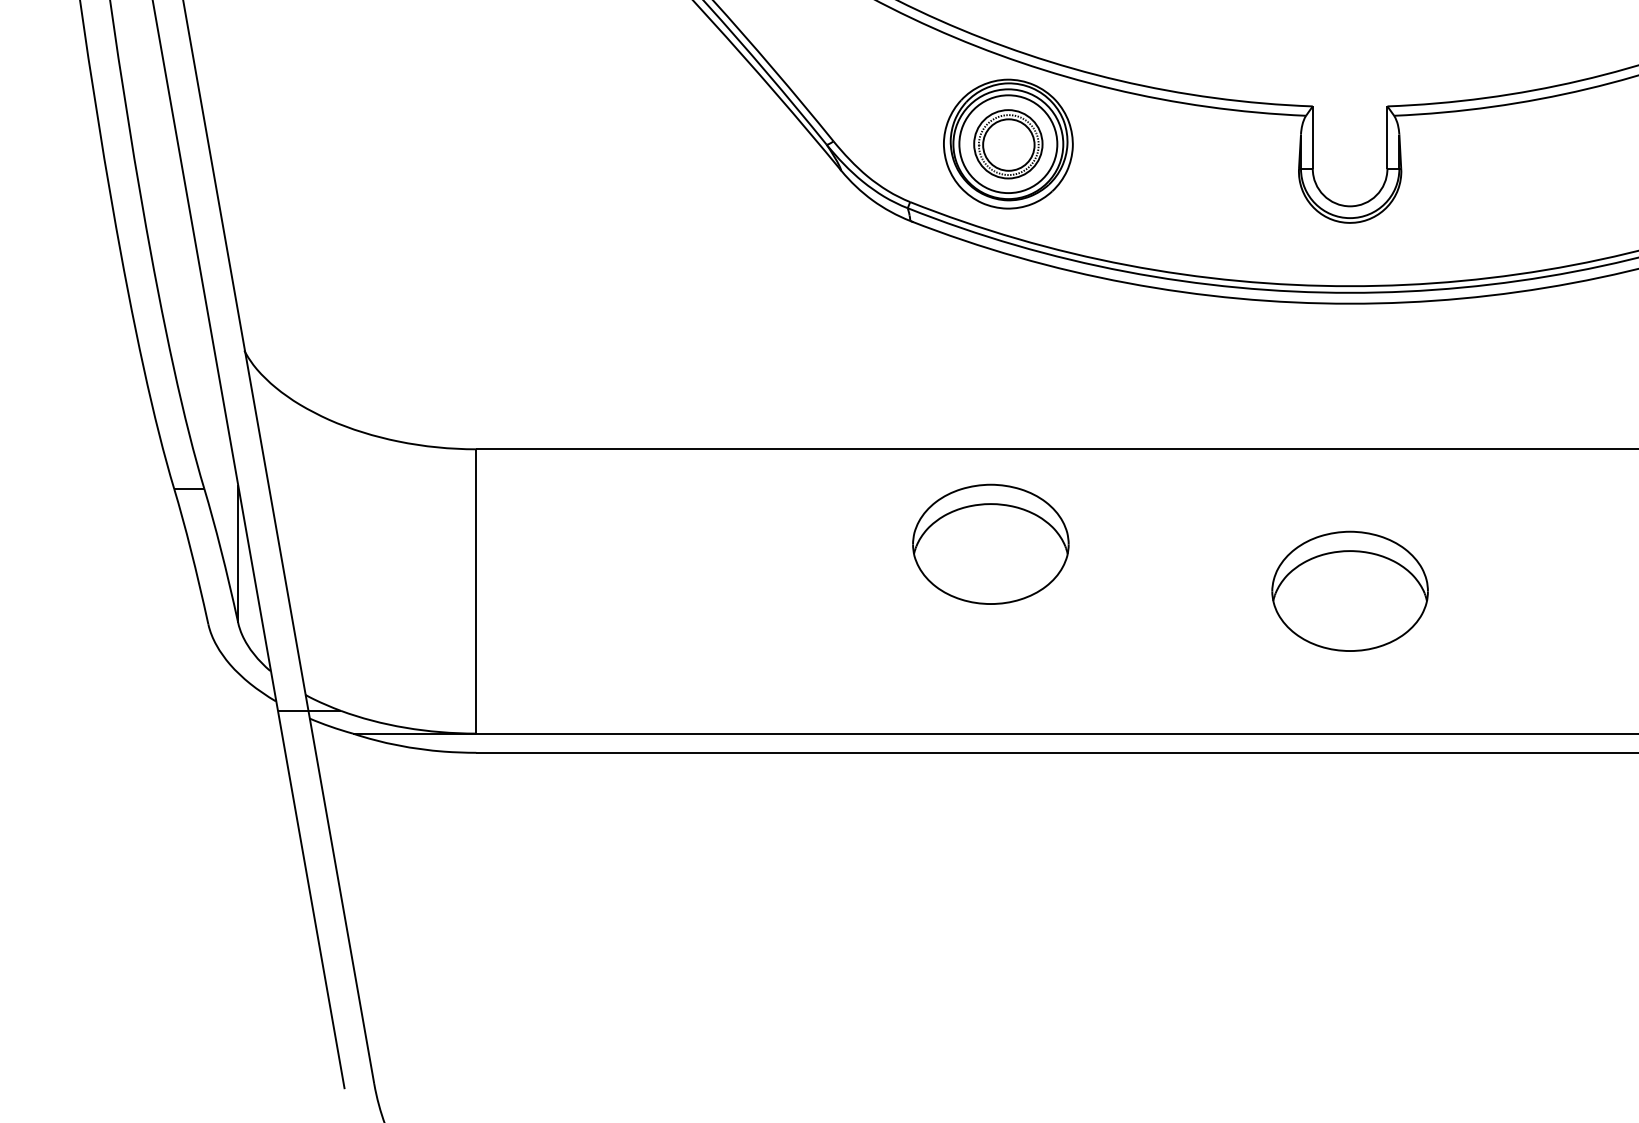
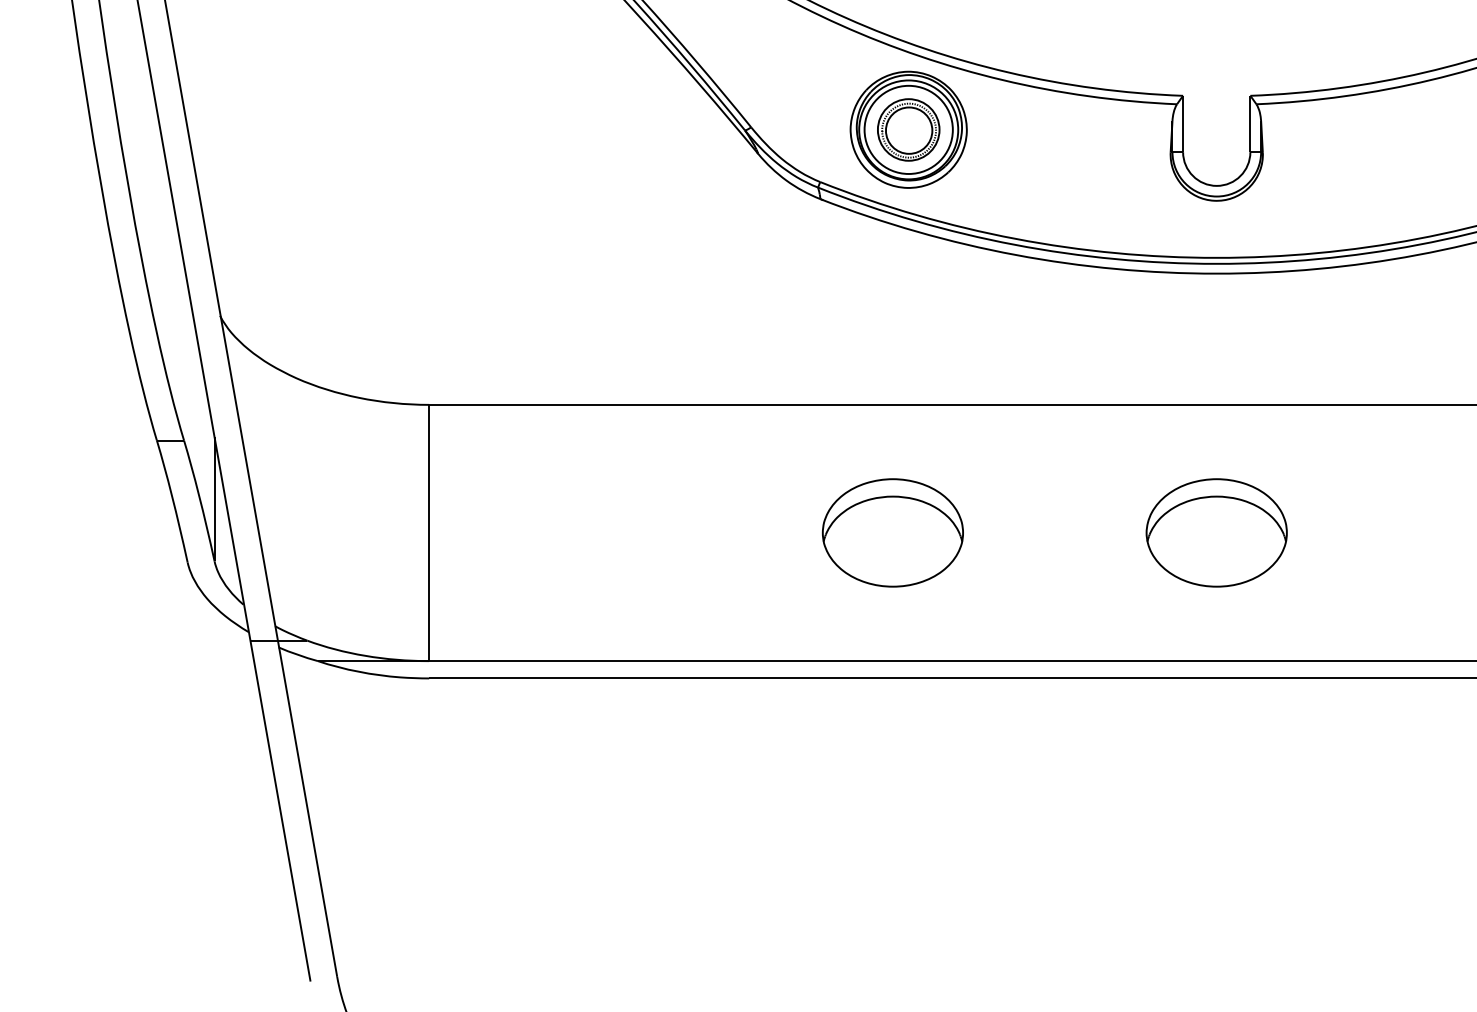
part: (990, 543) -> (892, 532), moved

